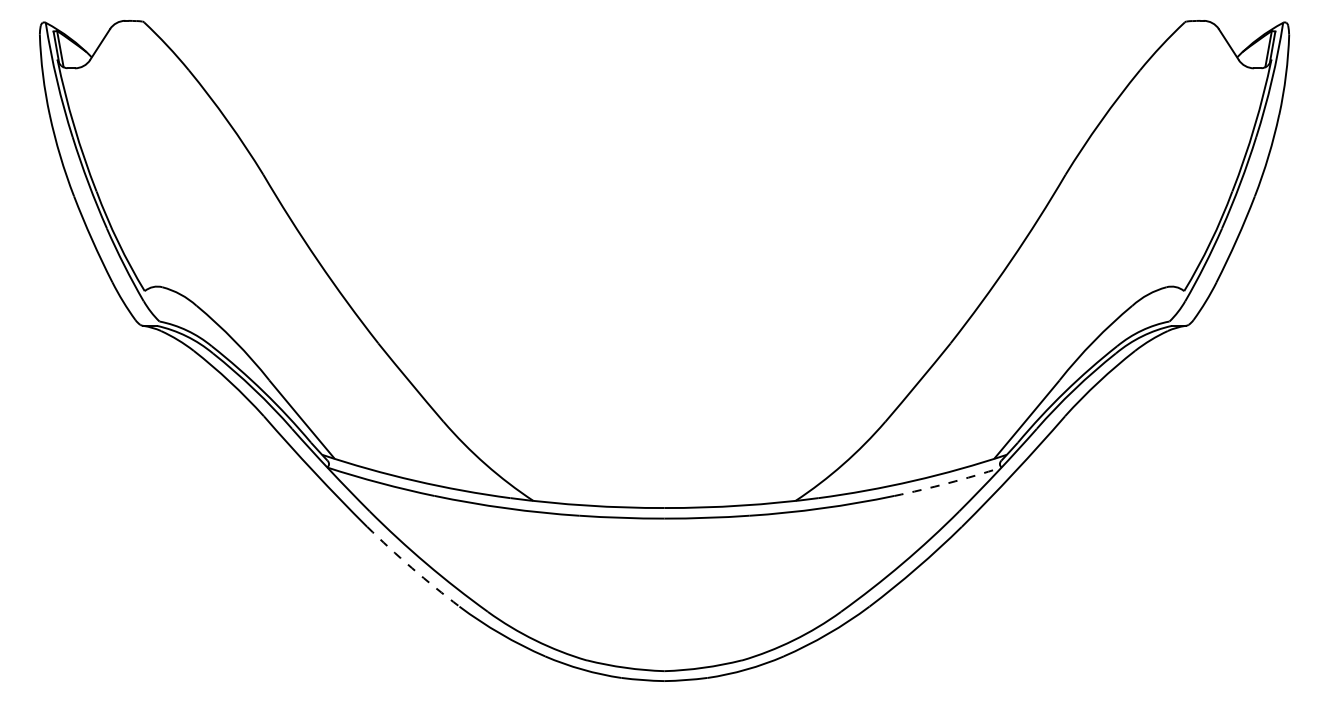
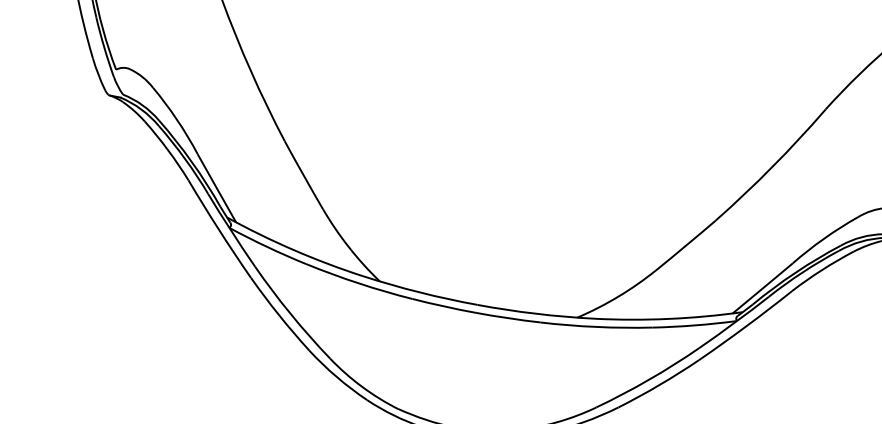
arc: (948, 483) -> (694, 325), dashed -> solid
arc: (412, 568) -> (279, 315), dashed -> solid

